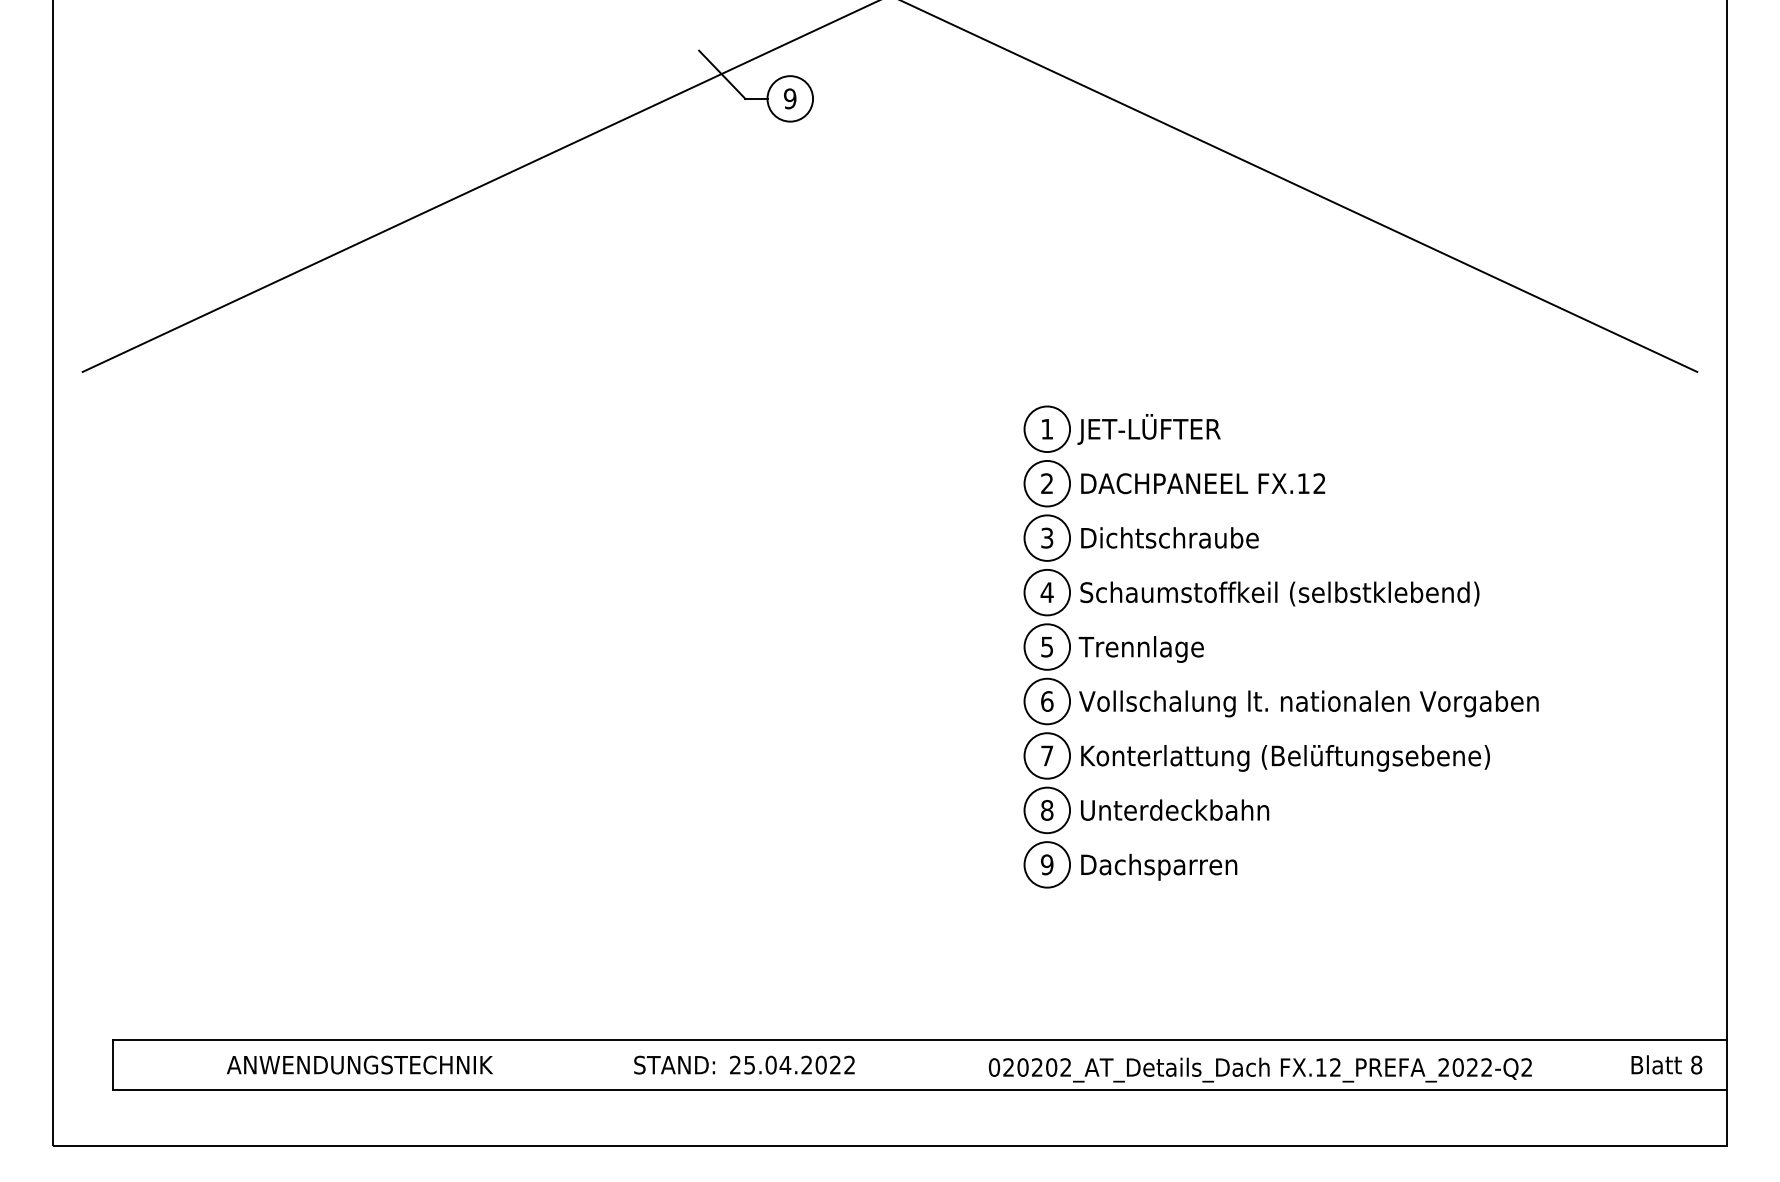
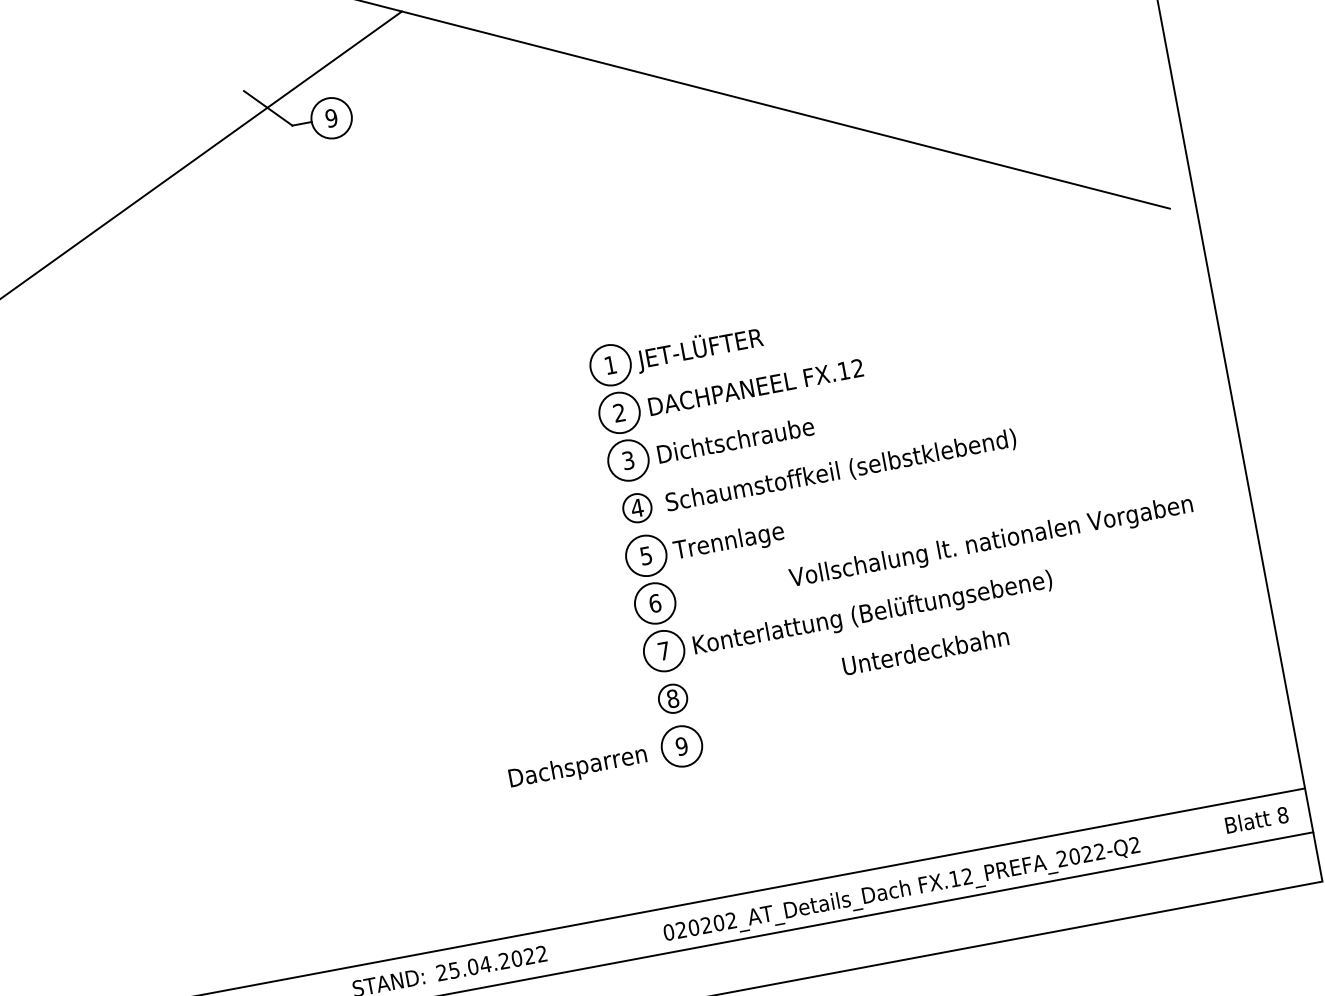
circle: (1047, 592) -> (637, 508), size x0.7
text: (1308, 703) -> (990, 542), moved
text: (1175, 809) -> (925, 650), moved
circle: (1047, 810) -> (673, 698), size x0.7
text: (1159, 866) -> (578, 767), moved

